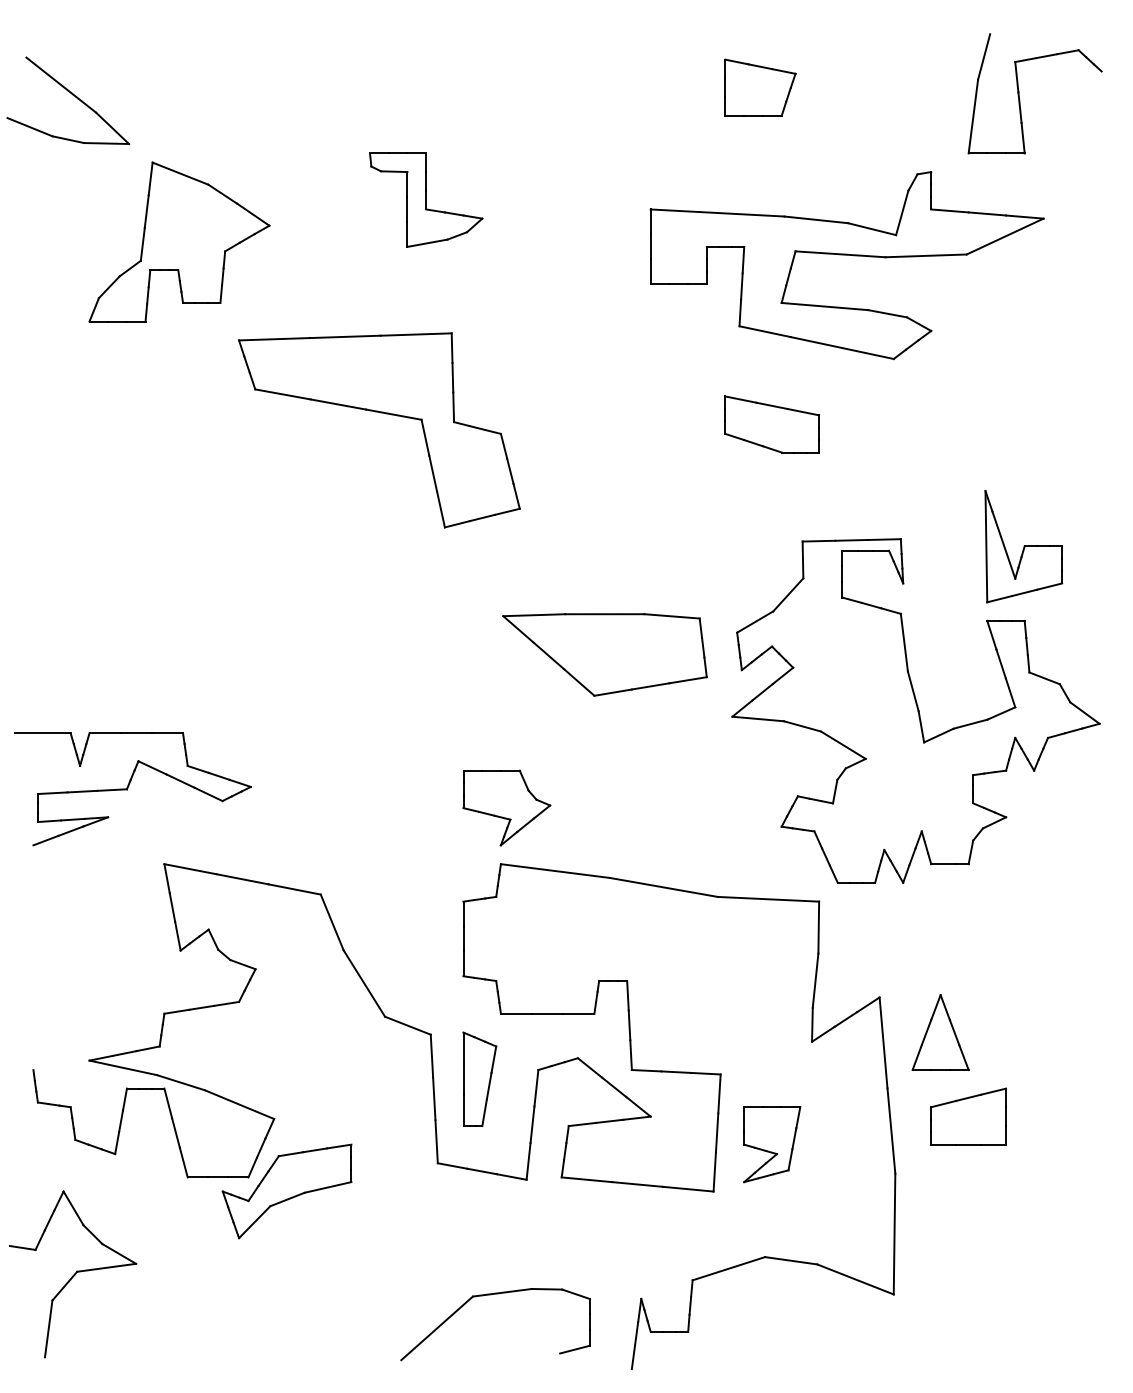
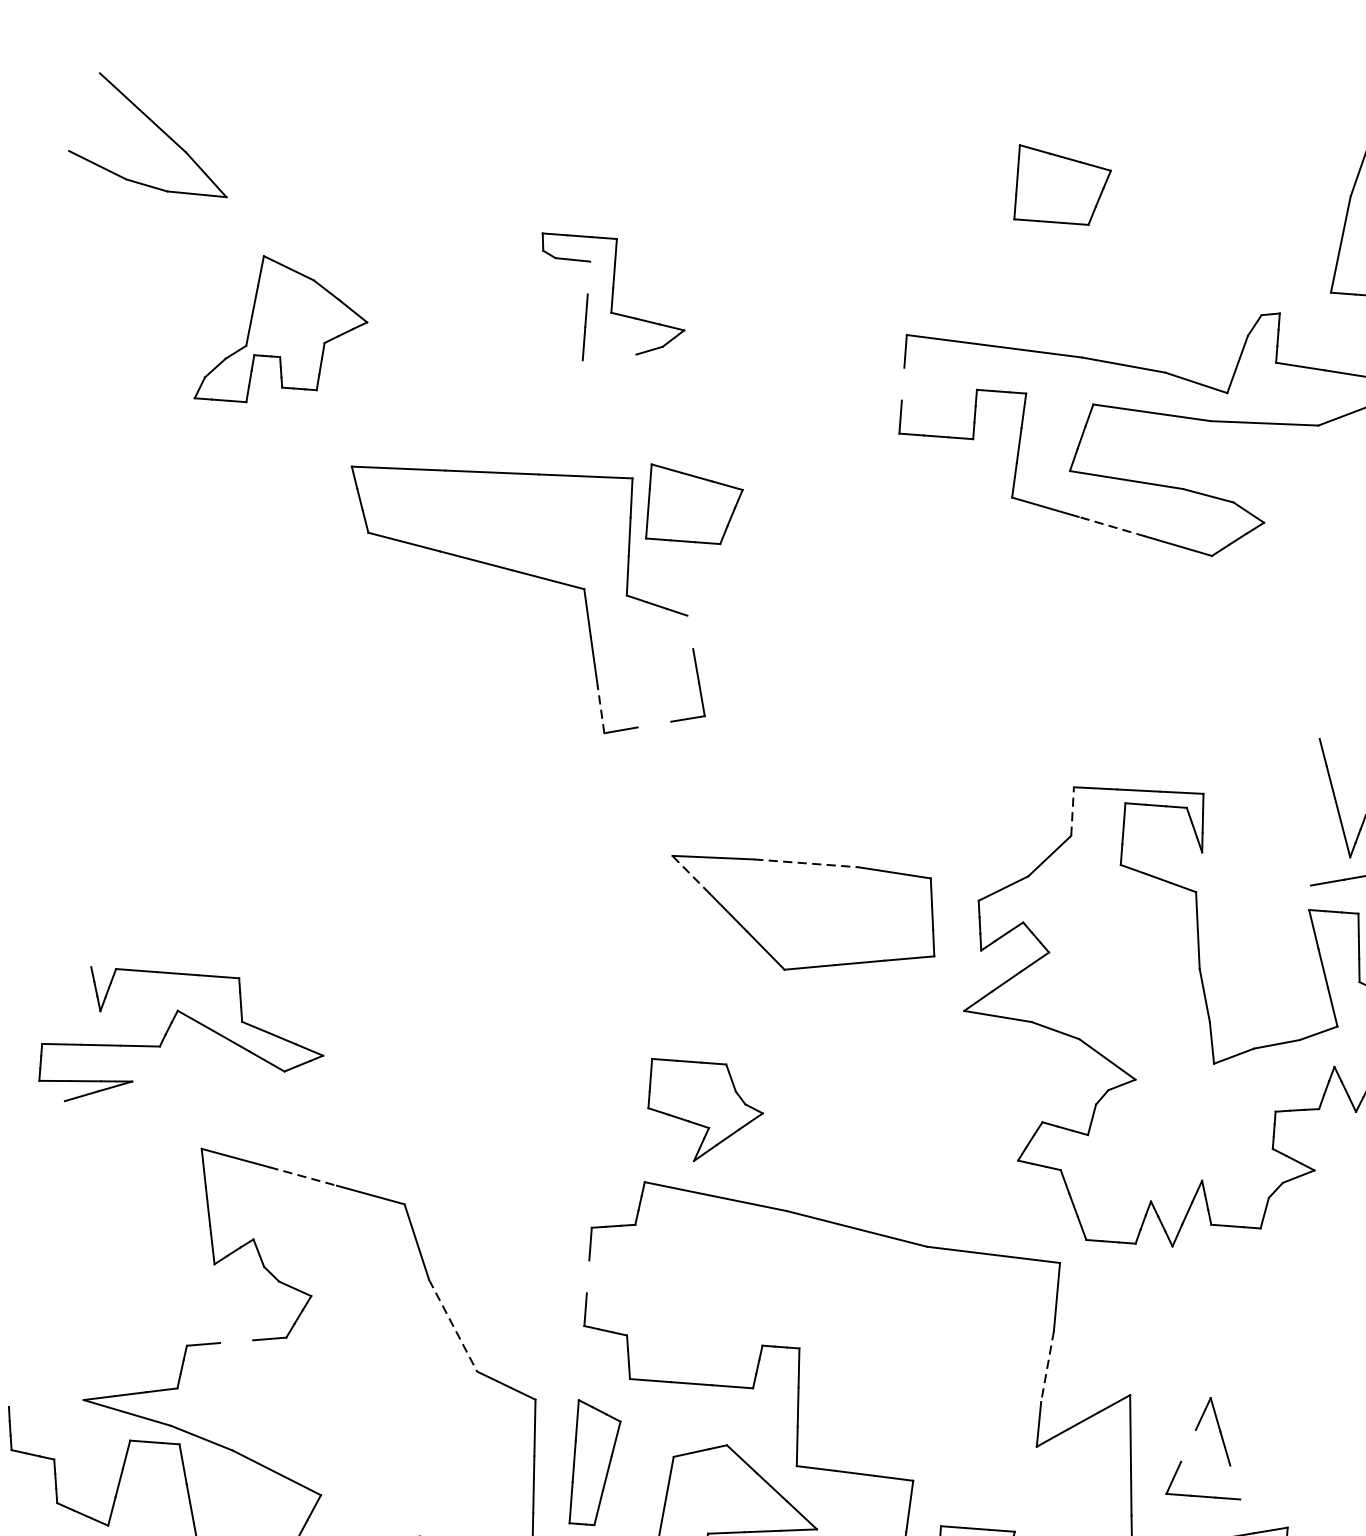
line: (407, 184) -> (589, 278), removed
part: (179, 241) -> (283, 330), size x0.7
line: (427, 242) -> (609, 356), removed
line: (650, 246) -> (902, 383), removed
line: (816, 342) -> (1111, 526), solid -> dashed
part: (500, 349) -> (695, 504), added
part: (771, 424) -> (1044, 630), removed
line: (503, 445) -> (689, 631), removed
line: (440, 508) -> (600, 707), solid -> dashed
line: (481, 517) -> (653, 723), removed
line: (986, 546) -> (1315, 811), removed
line: (802, 559) -> (1071, 810), solid -> dashed
line: (604, 614) -> (805, 863), solid -> dashed
line: (518, 629) -> (691, 874), solid -> dashed
line: (42, 733) -> (54, 964), removed
part: (506, 807) -> (705, 1111), moved
line: (45, 840) -> (47, 1105), removed
line: (242, 879) -> (303, 1176), solid -> dashed
line: (463, 938) -> (588, 1276), removed
line: (815, 981) -> (1047, 1367), solid -> dashed
line: (364, 983) -> (453, 1325), solid -> dashed
line: (201, 1007) -> (236, 1341), removed
line: (926, 1032) -> (1188, 1445), removed
line: (963, 1057) -> (1234, 1482), removed

